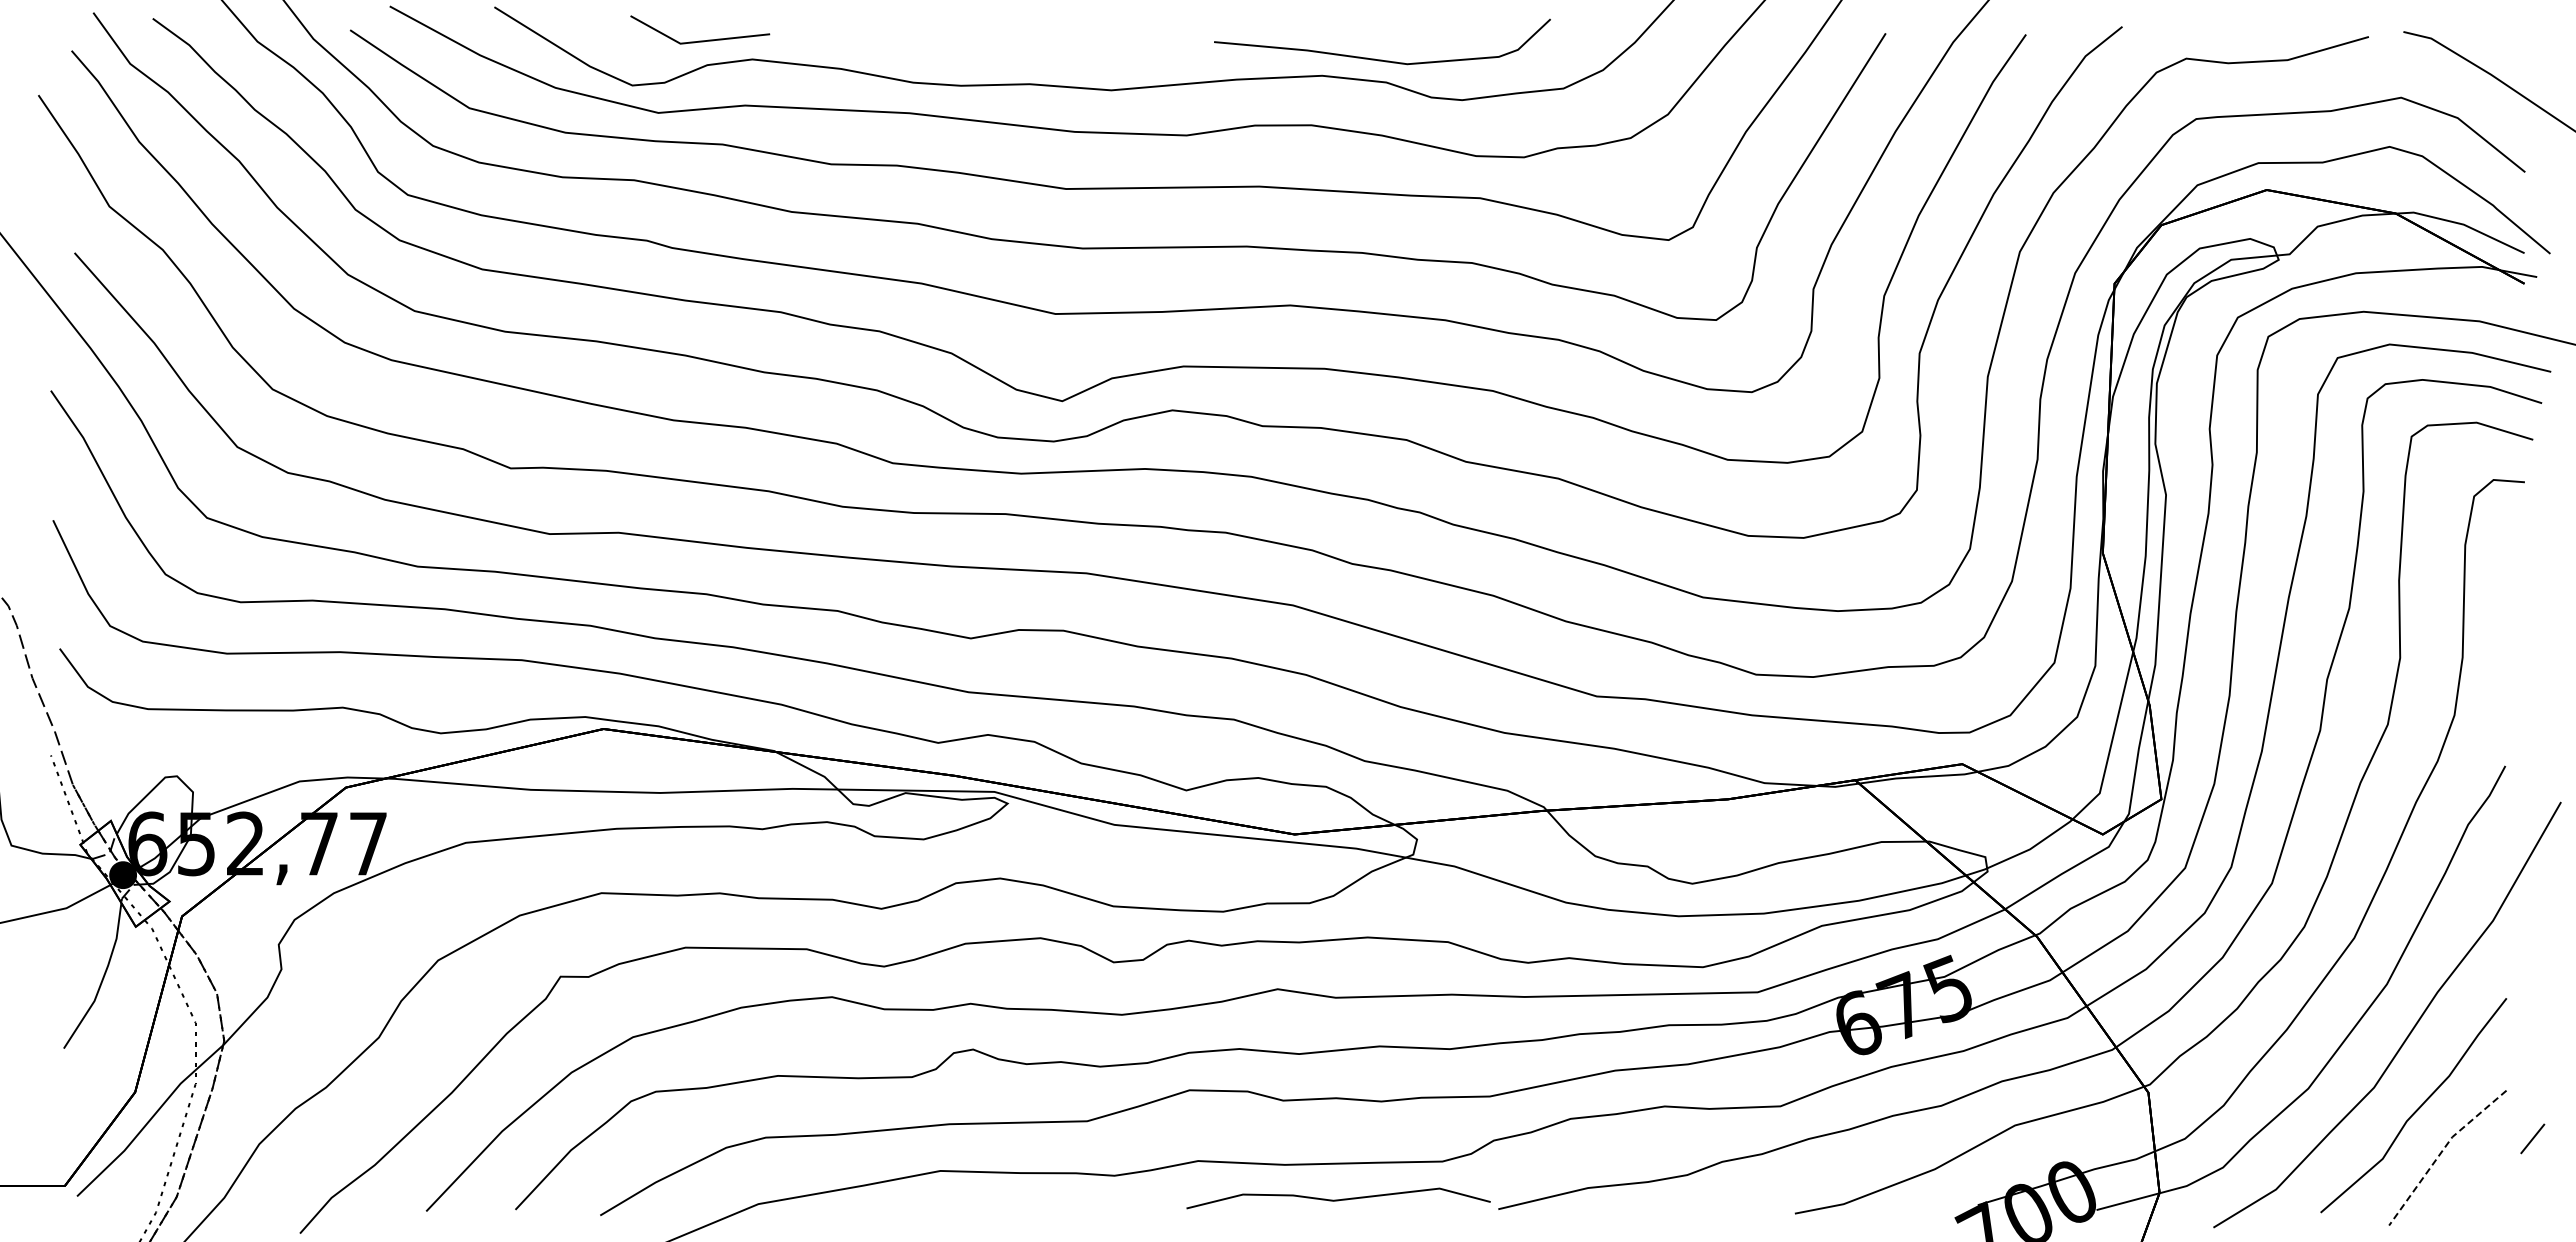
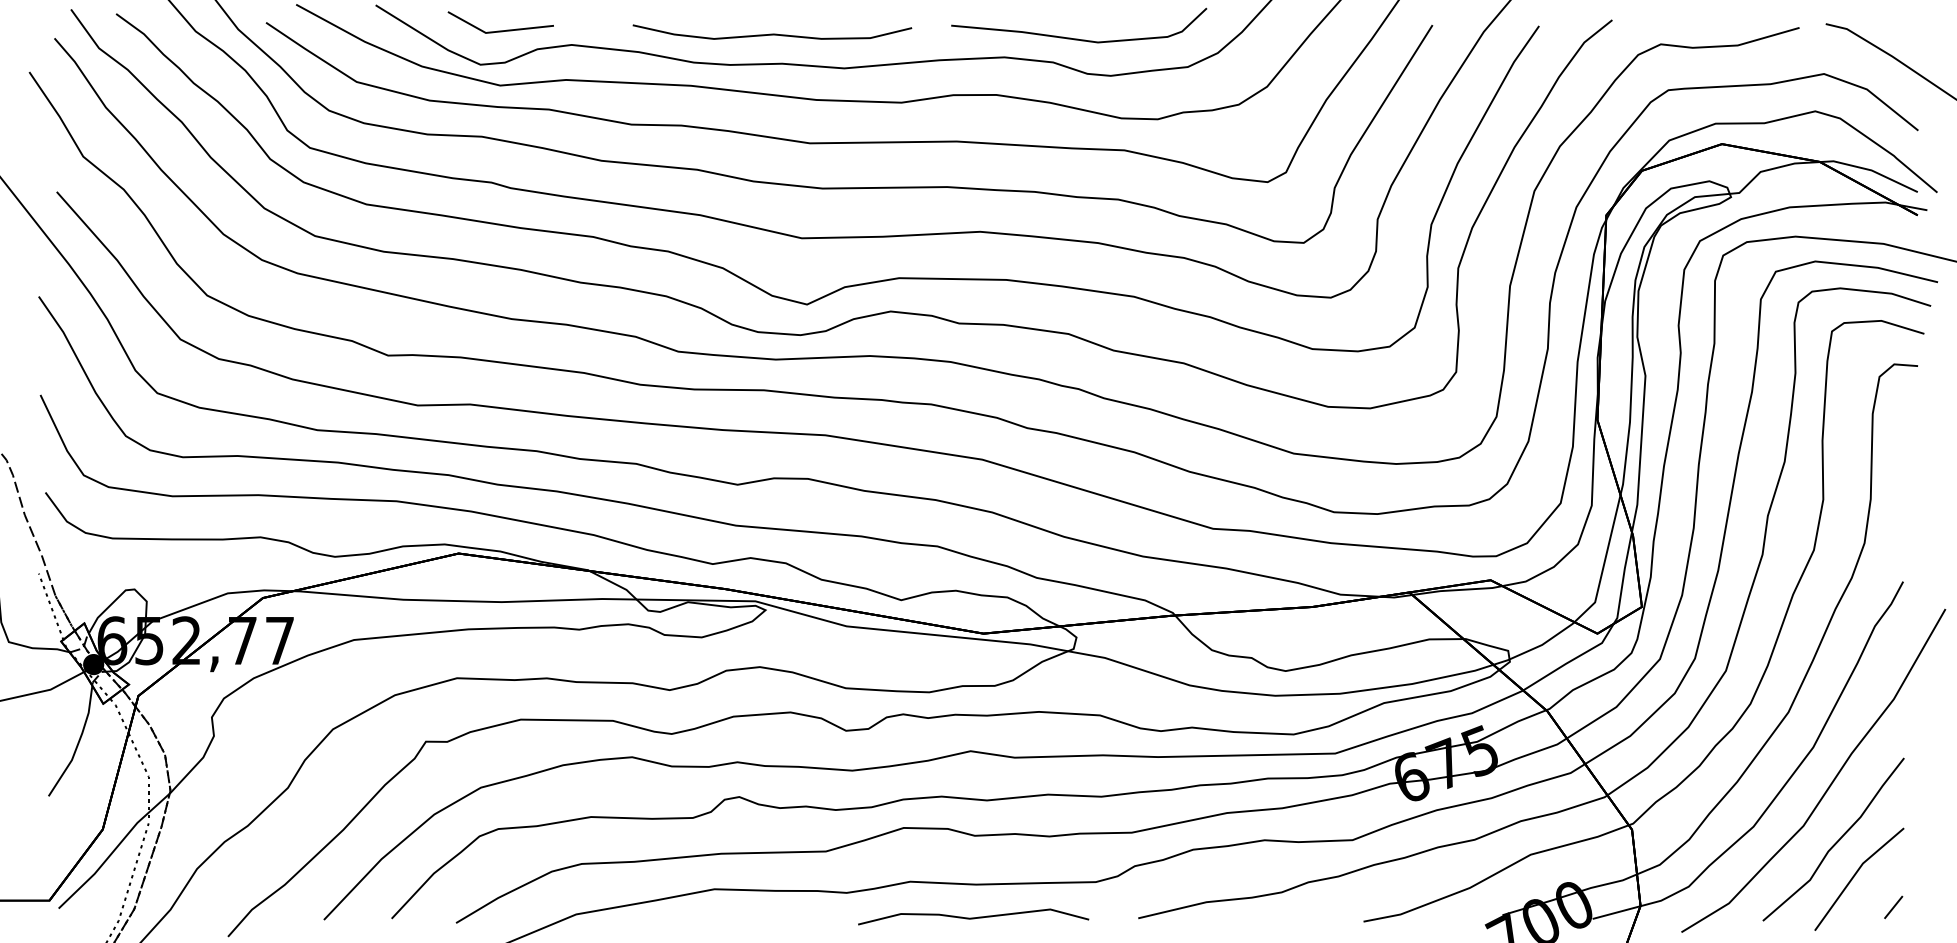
line: (700, 40) -> (501, 30), moved
curve: (1016, 44) -> (772, 33), added
curve: (1382, 59) -> (1079, 38), moved
line: (2532, 1138) -> (1893, 907), moved
line: (2441, 1151) -> (1854, 874), dashed -> solid
curve: (1338, 1199) -> (973, 917), moved

